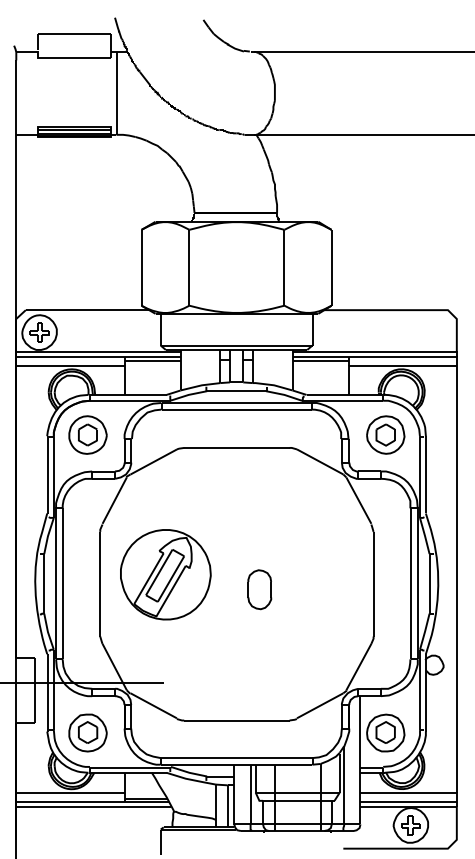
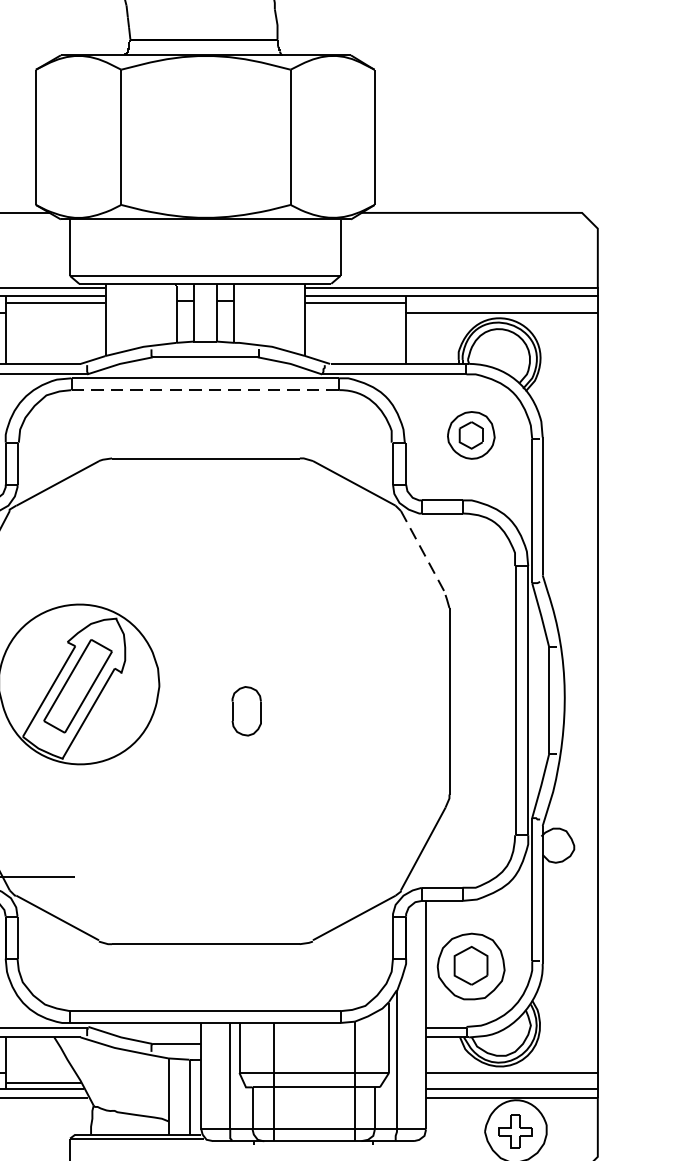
line: (237, 409) -> (206, 389), solid -> dashed
part: (385, 434) -> (470, 434), size x0.7
line: (359, 501) -> (424, 553), solid -> dashed
part: (259, 589) -> (246, 710), size x0.7

